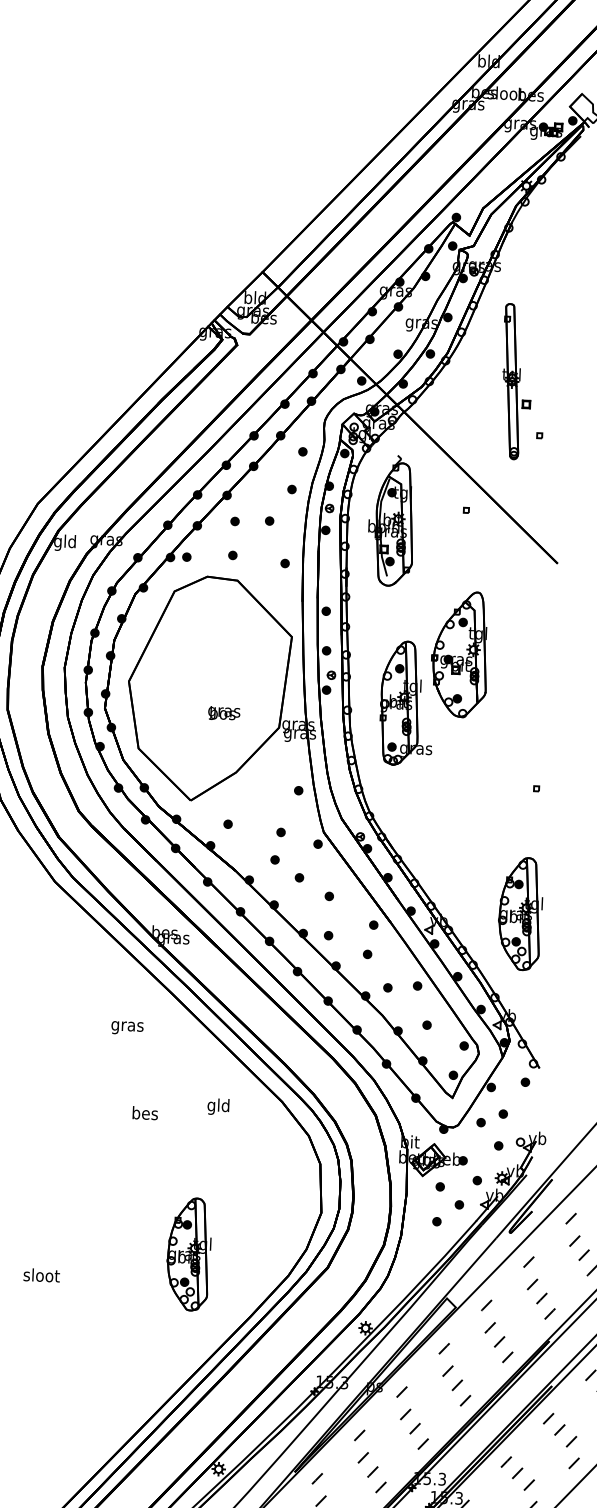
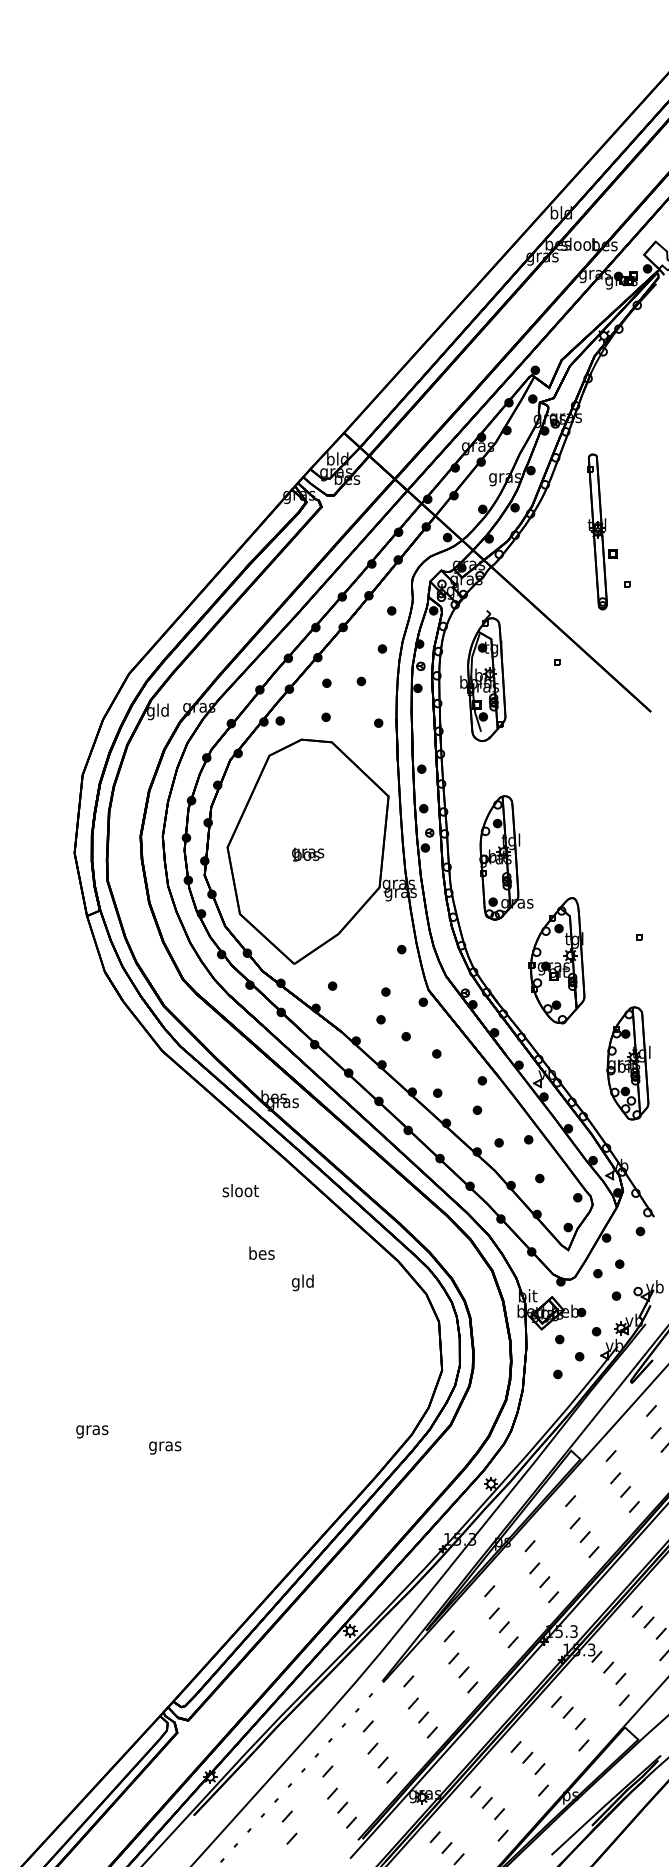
part: (459, 654) -> (556, 960), moved
text: (224, 713) -> (308, 854), moved
text: (127, 1026) -> (240, 1192), gras -> sloot
text: (218, 1106) -> (302, 1282), moved
text: (144, 1112) -> (261, 1252), moved
part: (188, 1254) -> (311, 1417), removed
text: (41, 1277) -> (165, 1446), sloot -> gras

